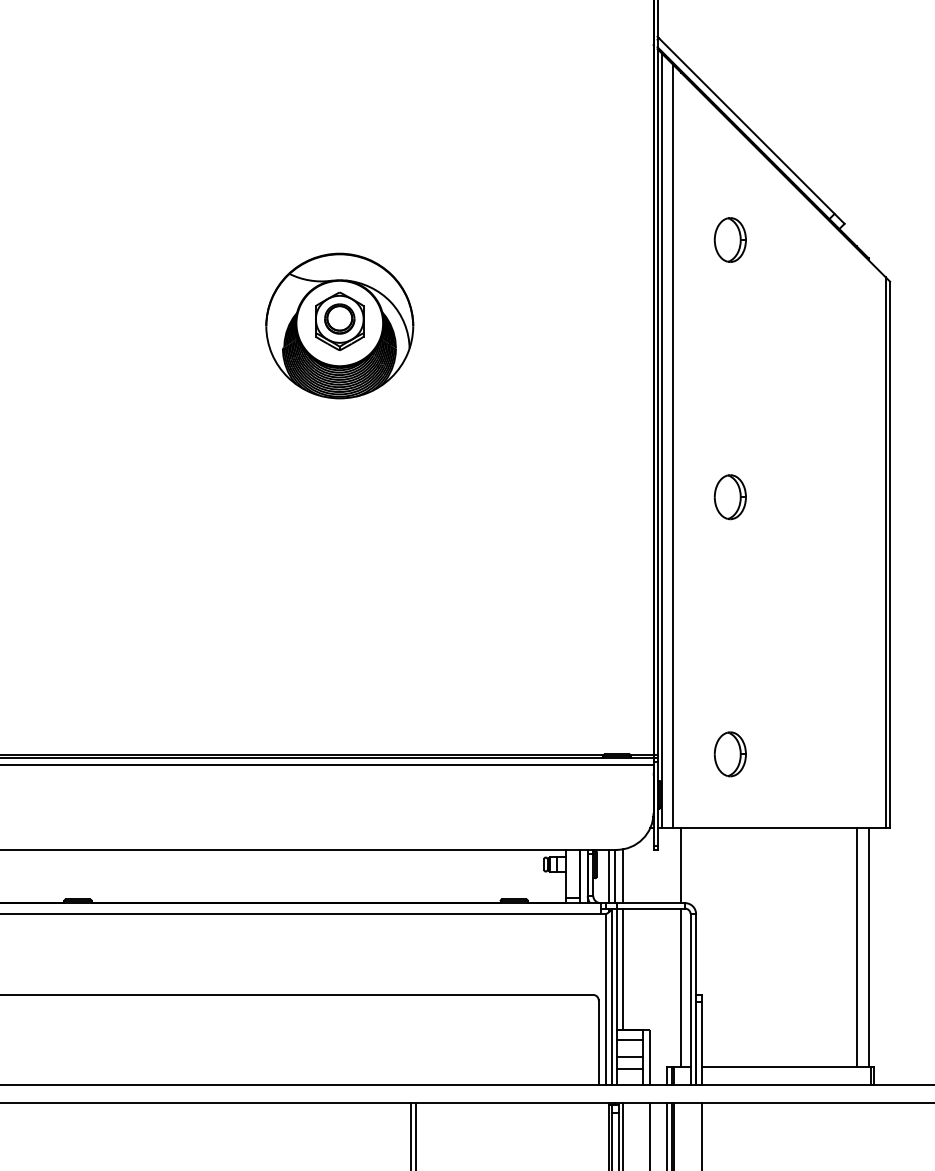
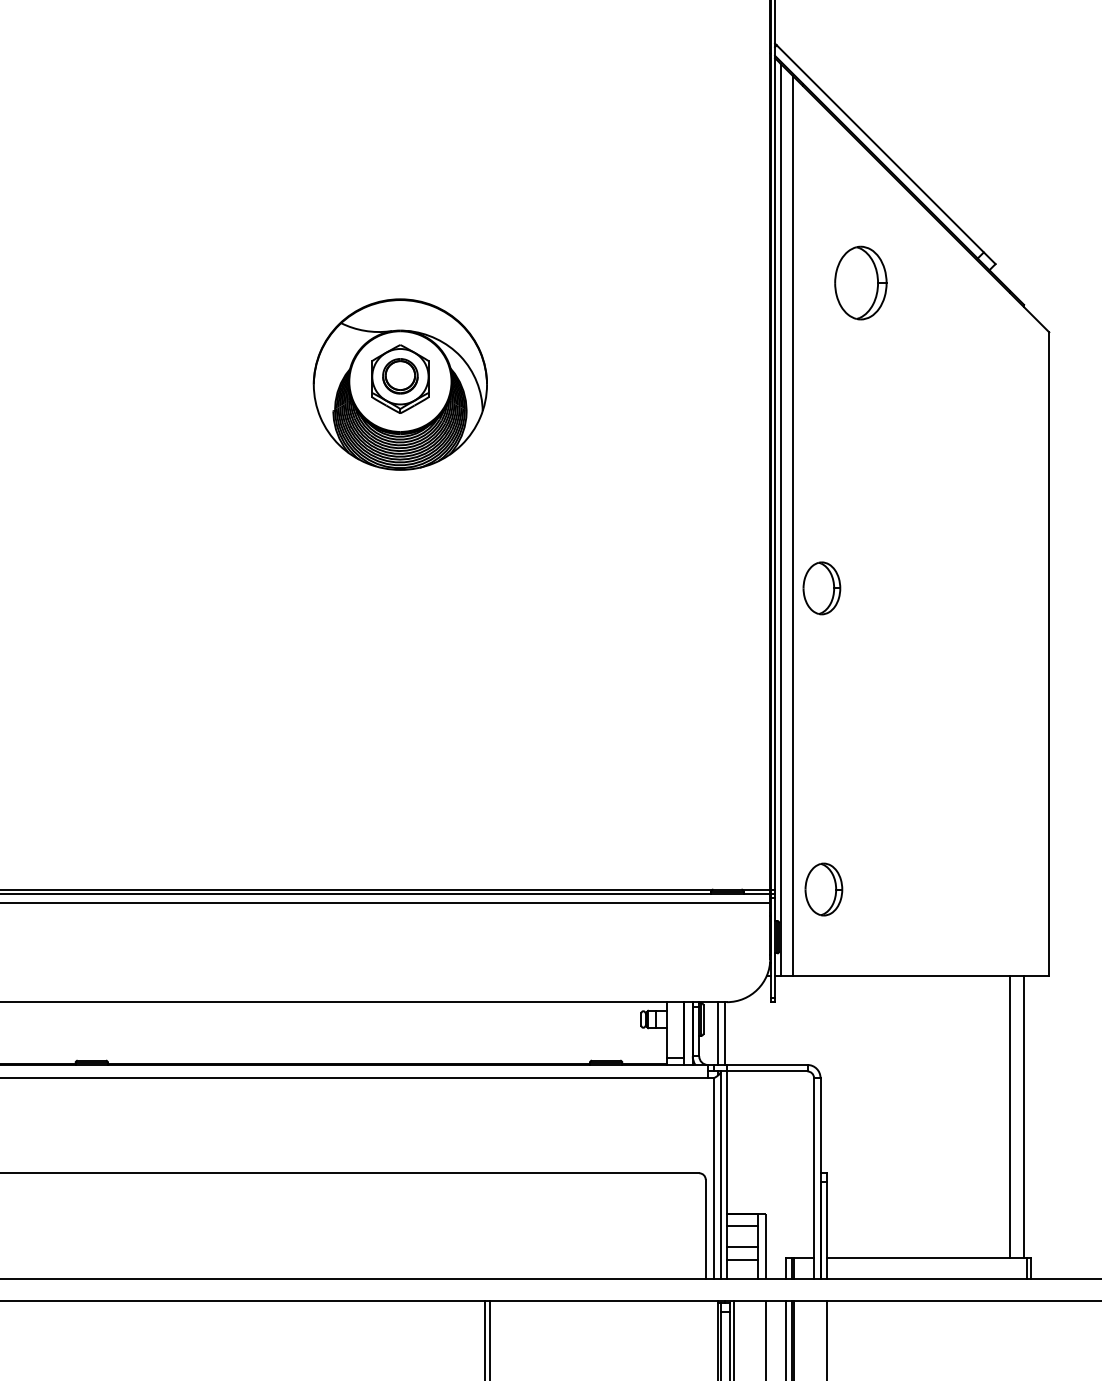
part: (730, 240) -> (860, 283), size x1.4
part: (730, 497) -> (821, 588), moved
line: (886, 552) -> (1044, 651), removed
part: (730, 754) -> (823, 889), moved
line: (680, 865) -> (802, 1020), removed
line: (623, 875) -> (734, 1032), removed
line: (623, 968) -> (734, 1142), removed
line: (680, 987) -> (802, 1164), removed

